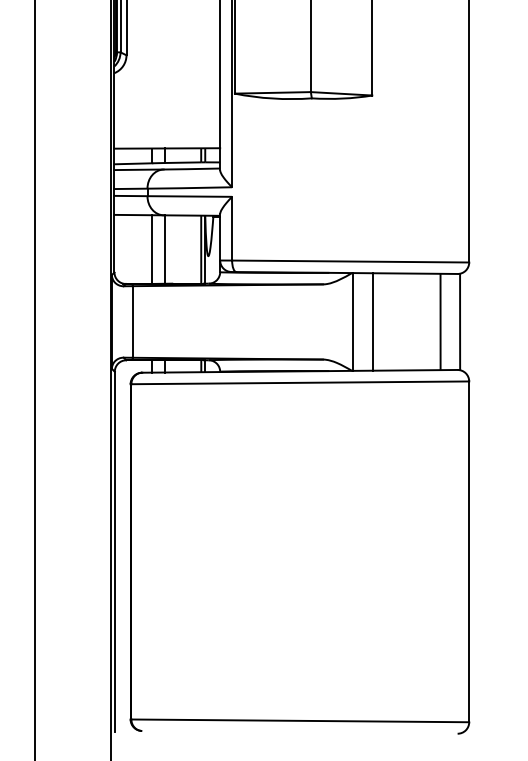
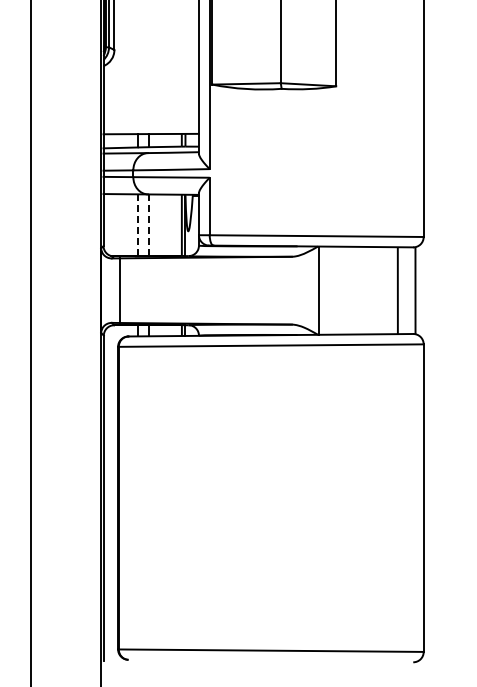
line: (152, 249) -> (137, 225), solid -> dashed
line: (165, 249) -> (149, 225), solid -> dashed
line: (373, 321) -> (337, 290), removed

